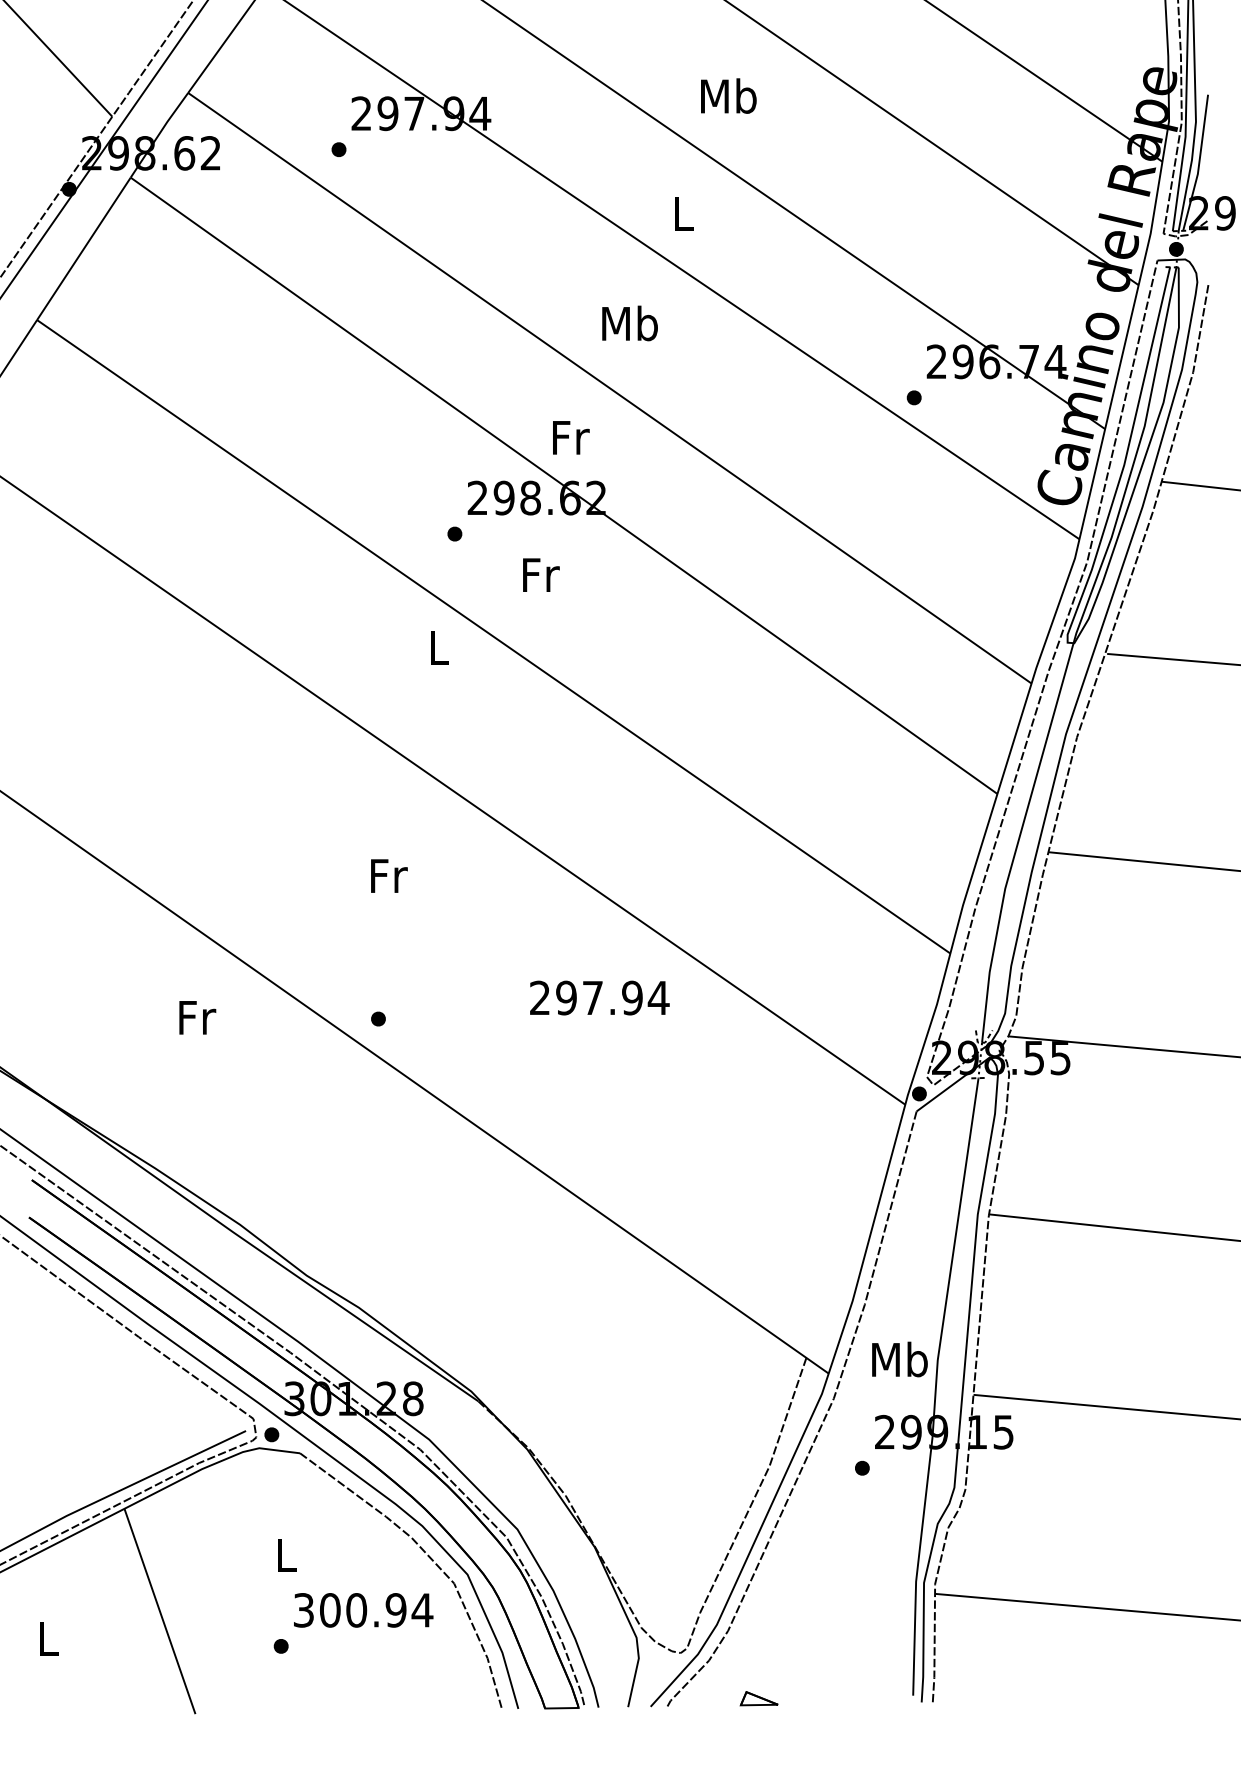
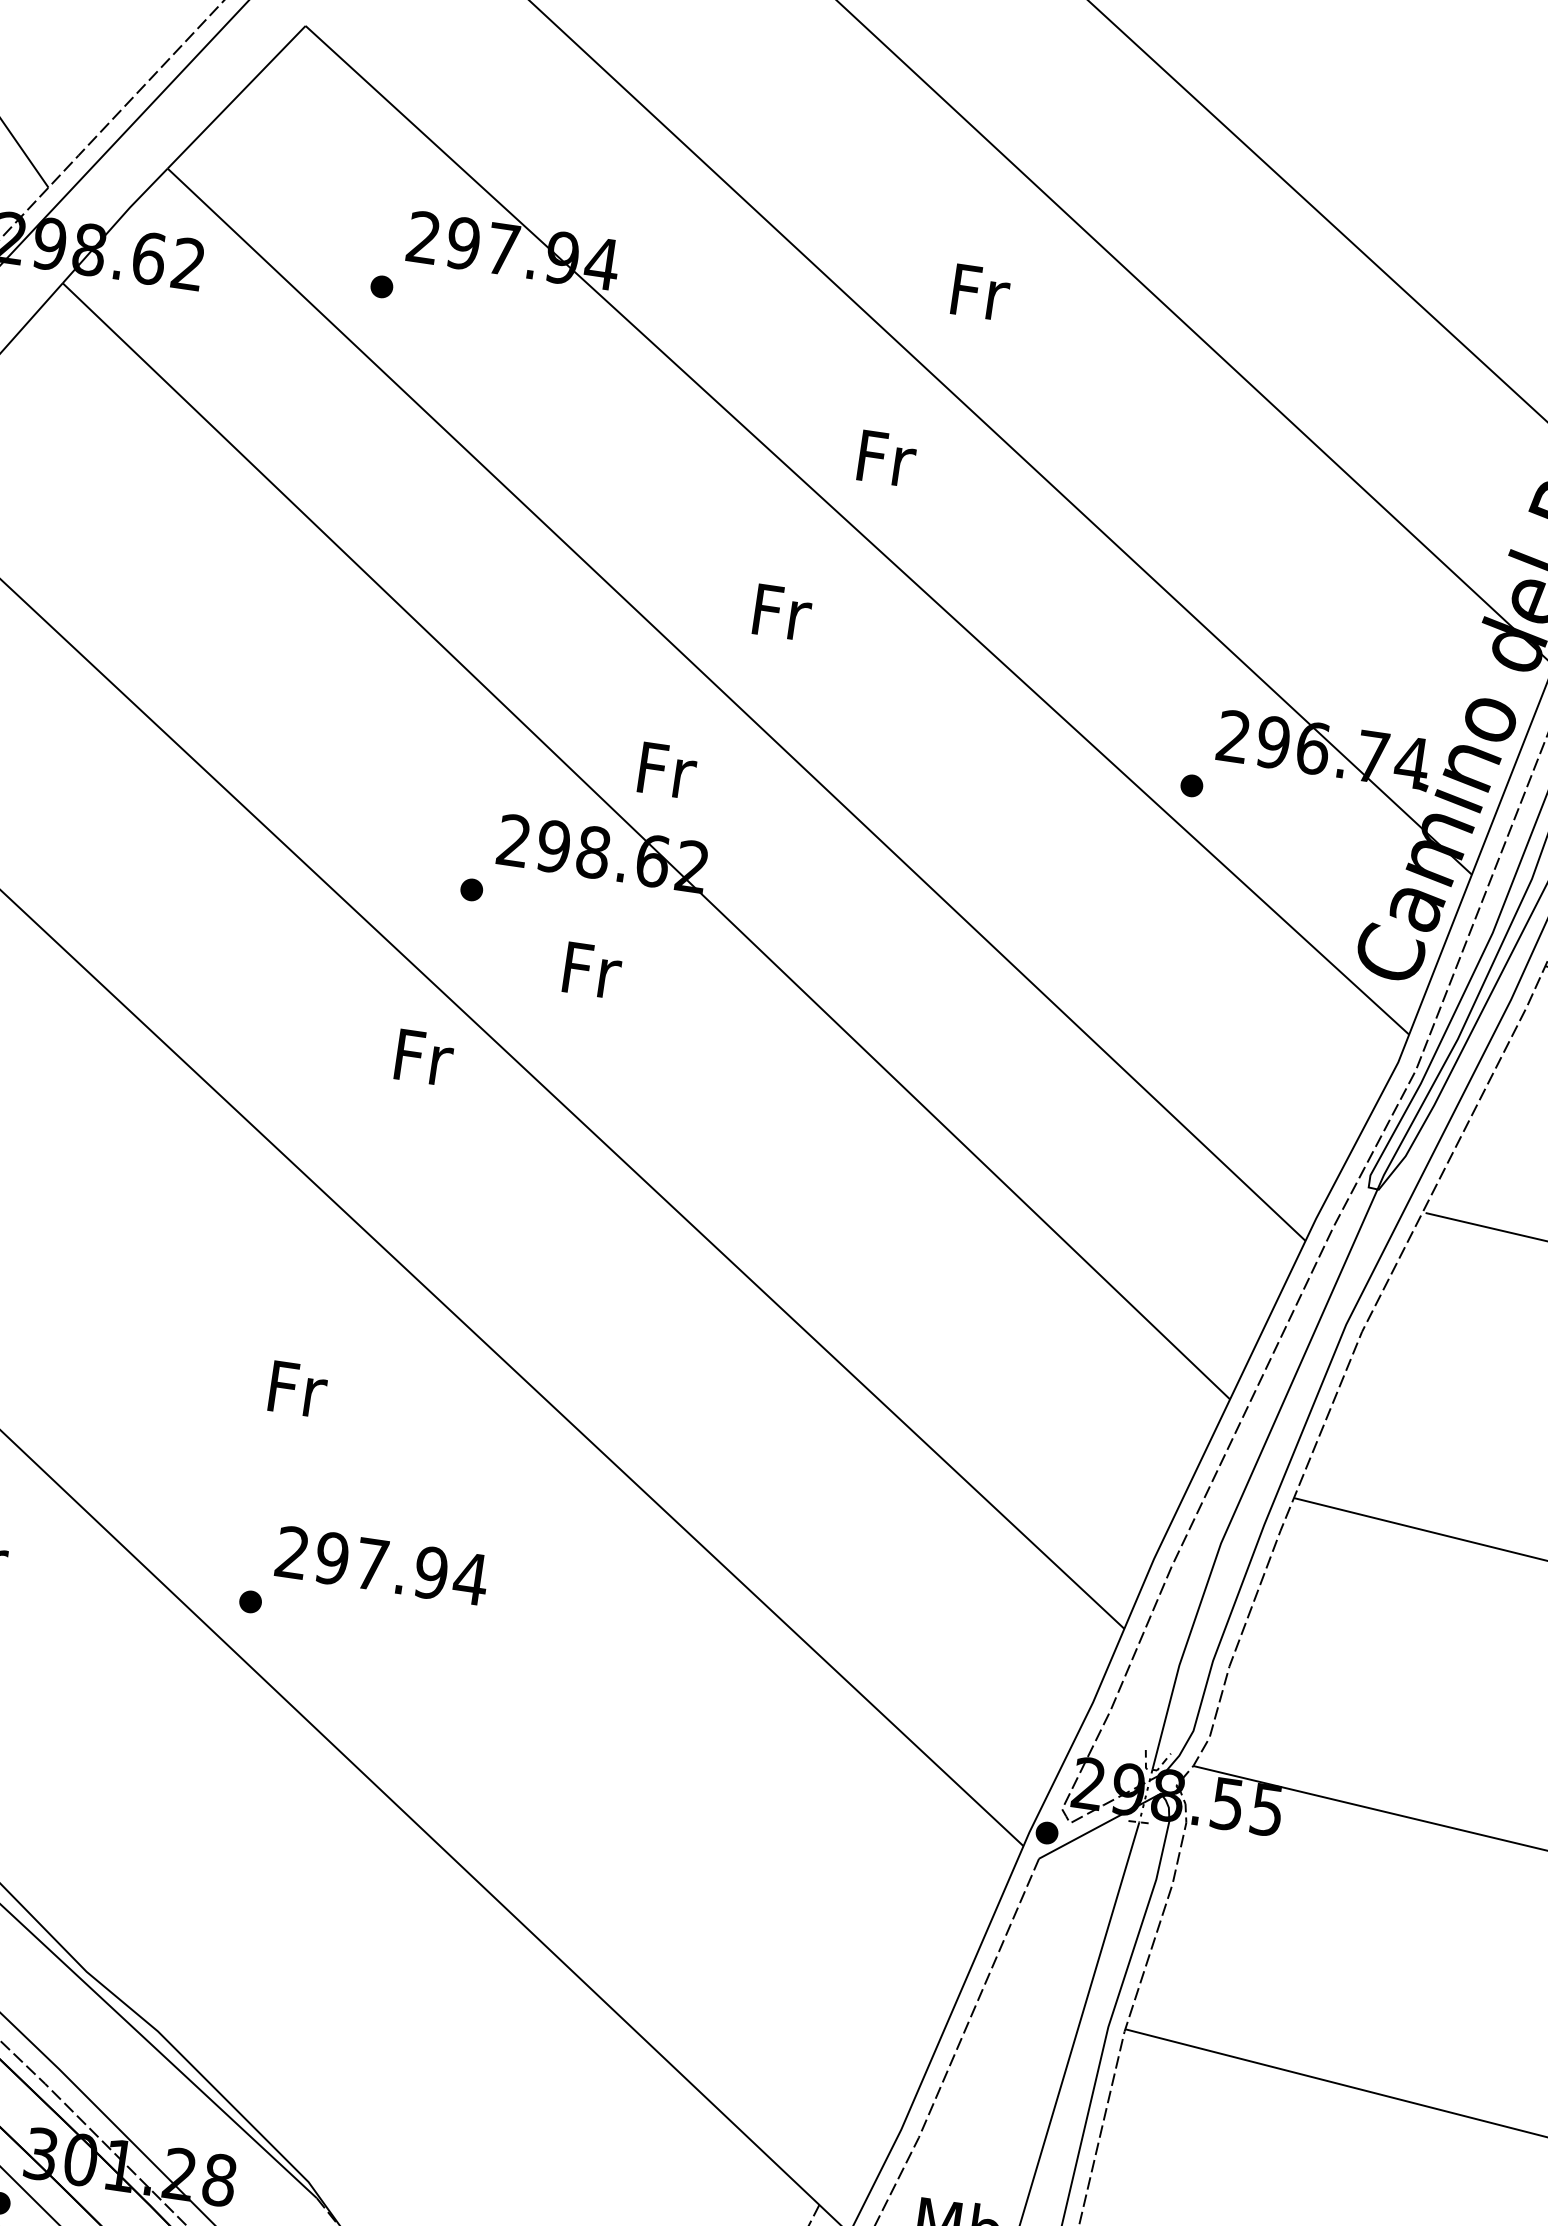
text: (728, 95) -> (979, 290), Mb -> Fr
text: (684, 213) -> (887, 458), L -> Fr
text: (629, 323) -> (780, 611), Mb -> Fr
text: (439, 647) -> (423, 1056), L -> Fr
text: (599, 997) -> (381, 1564), moved

